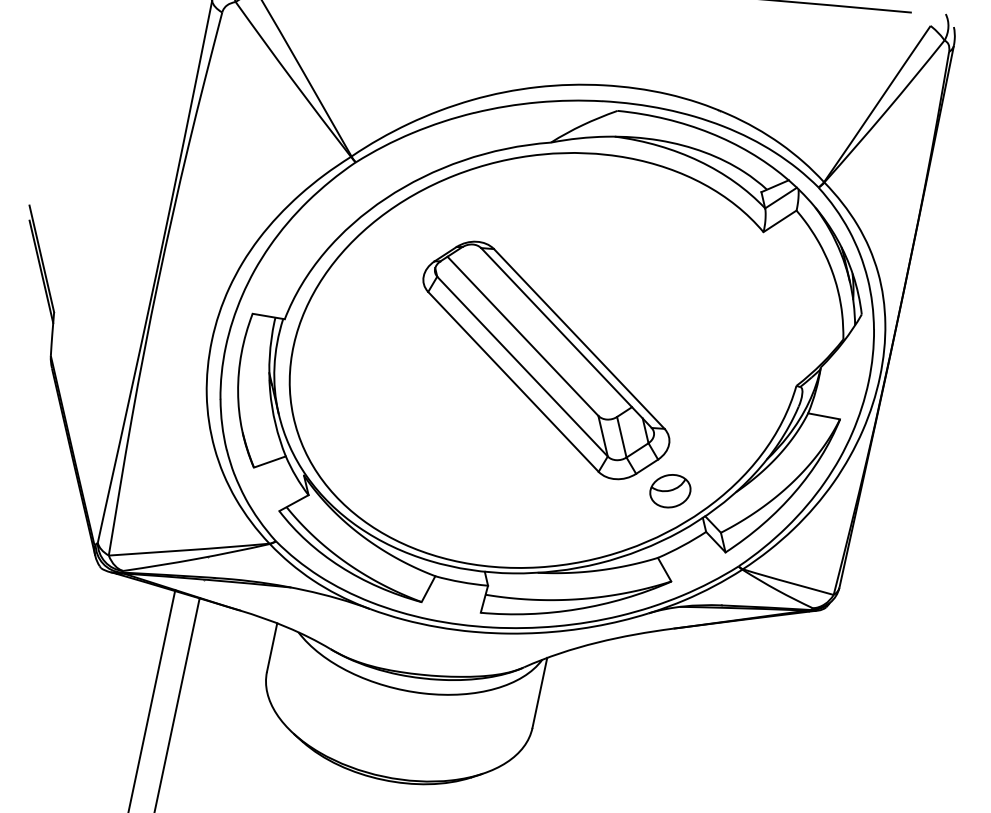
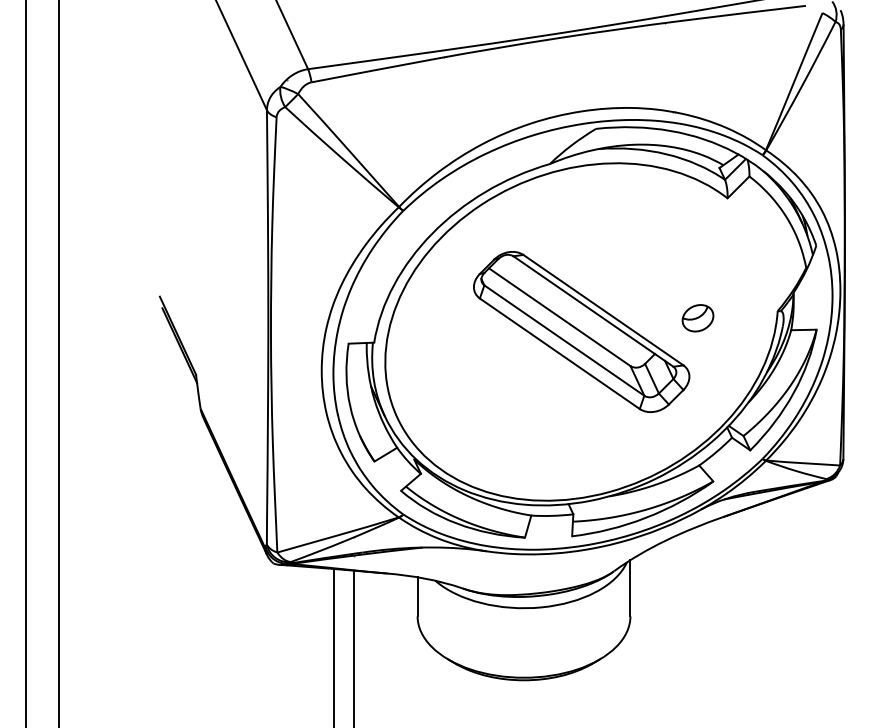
part: (669, 491) -> (697, 318), moved

